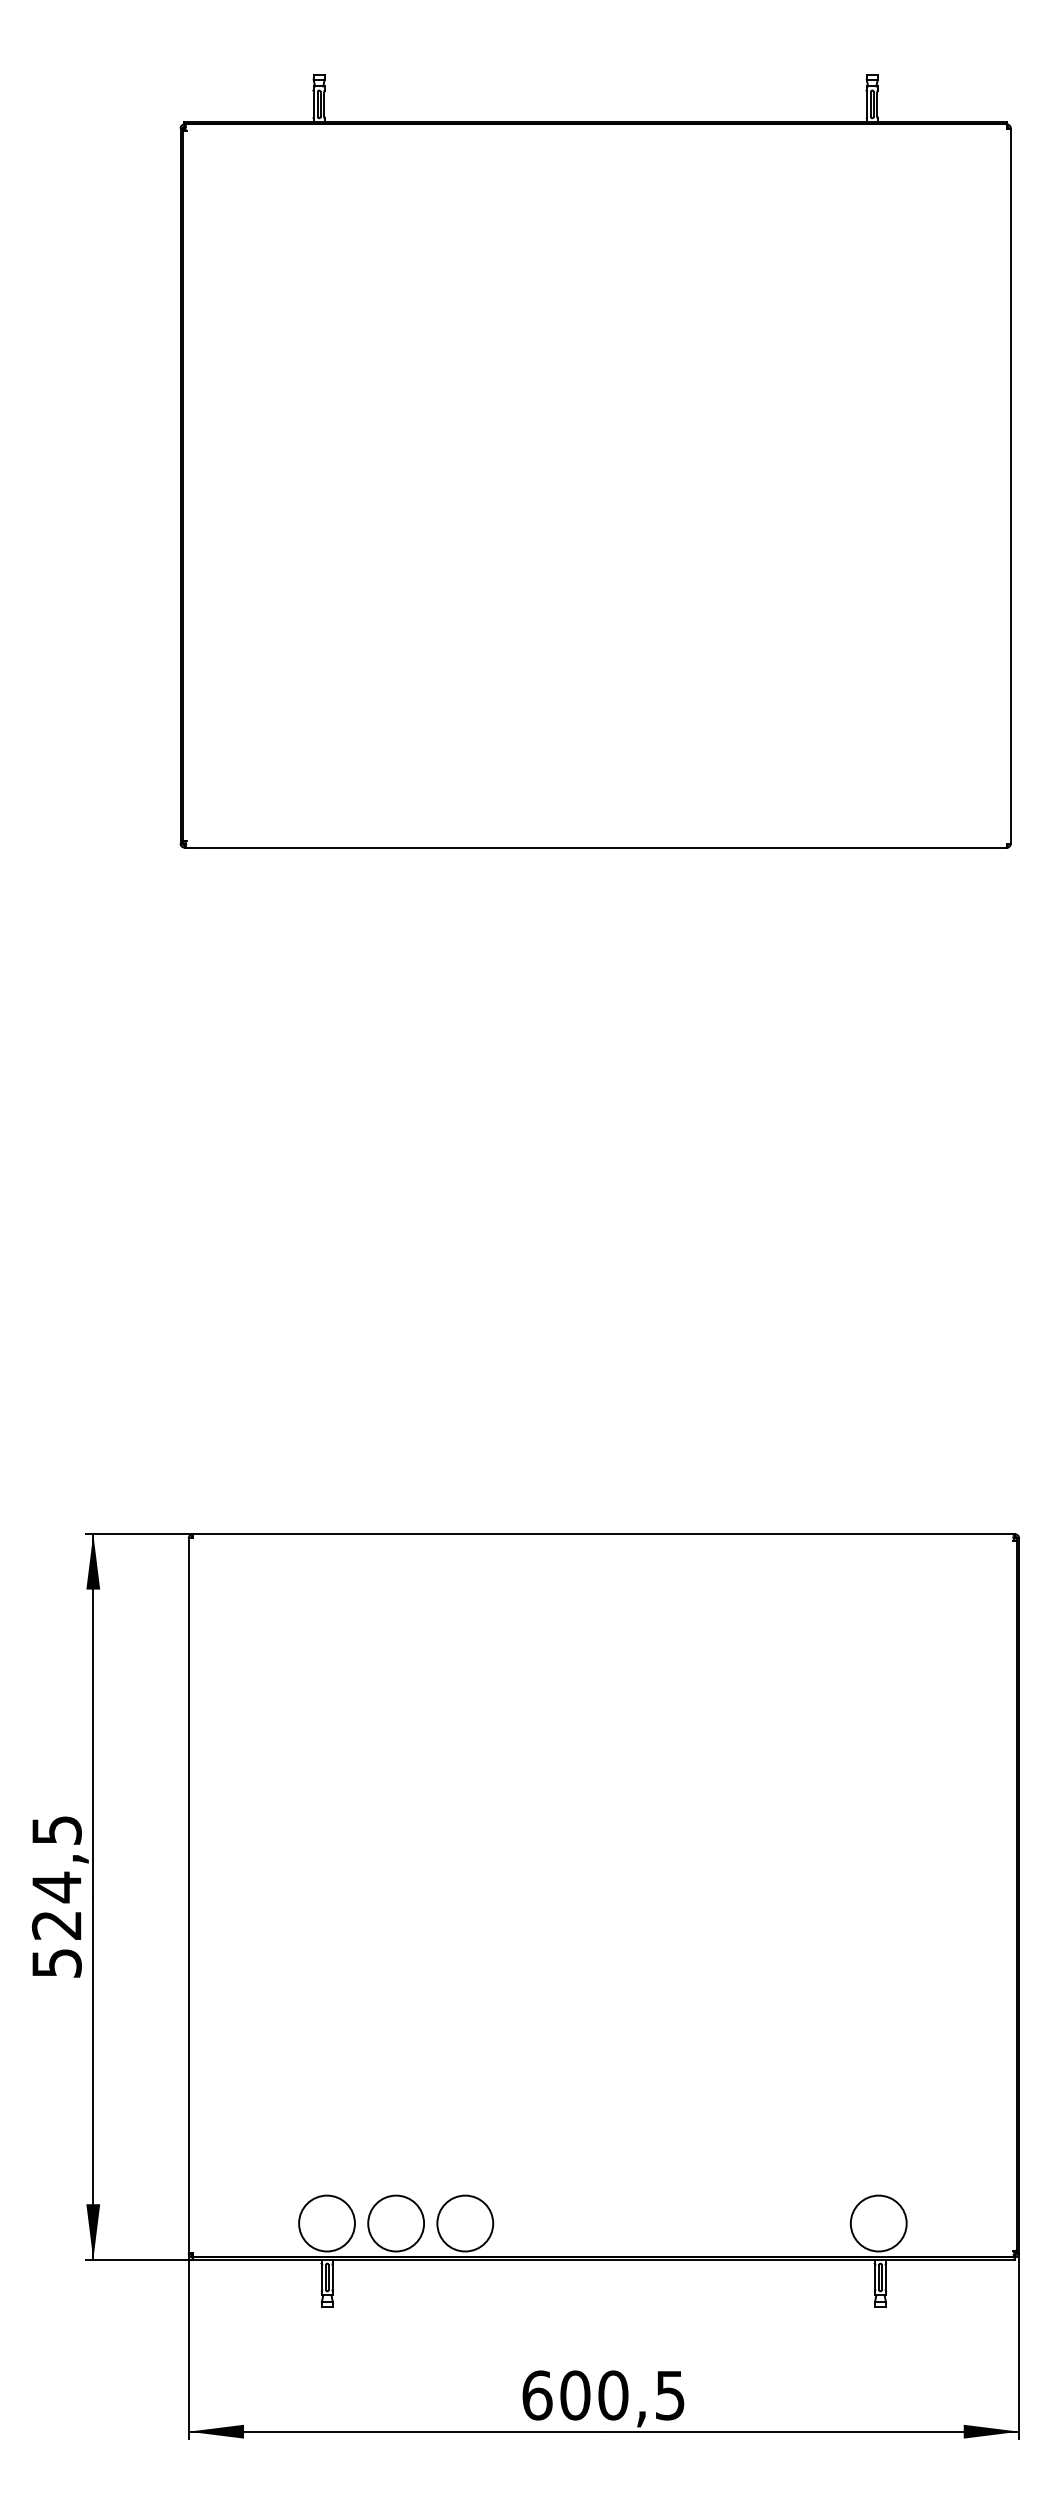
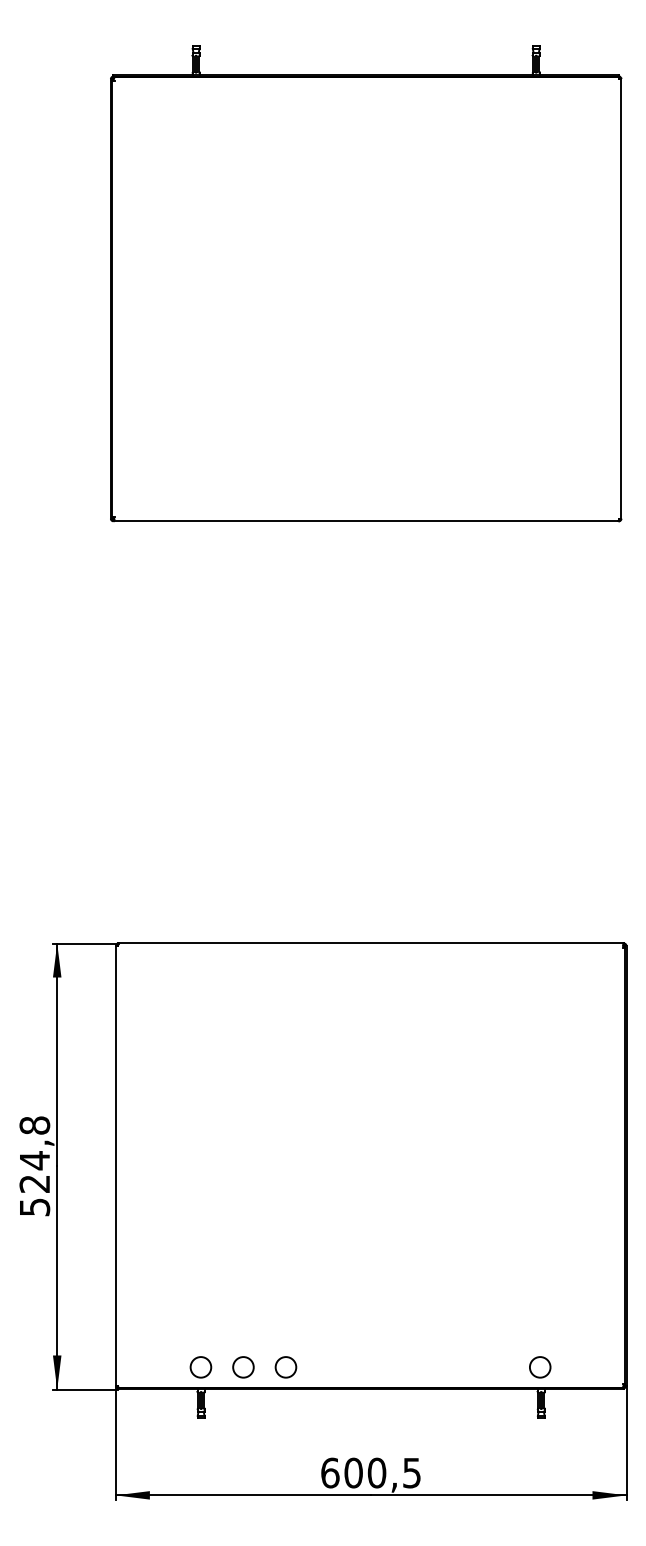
text: (56, 1830) -> (34, 1125), 524,5 -> 524,8
circle: (326, 2223) -> (200, 1367), size x0.6
circle: (396, 2223) -> (243, 1367), size x0.6
circle: (464, 2223) -> (285, 1367), size x0.6
circle: (879, 2223) -> (540, 1367), size x0.6

